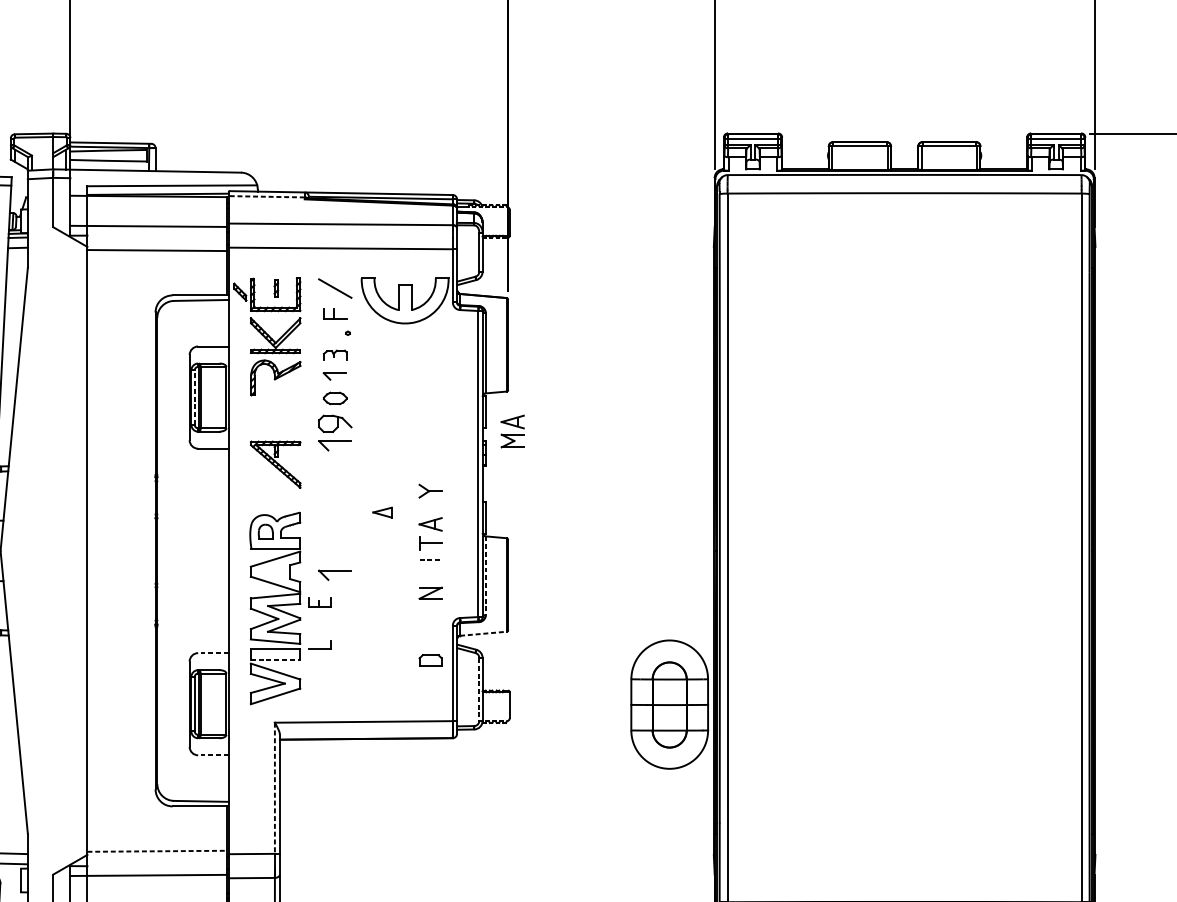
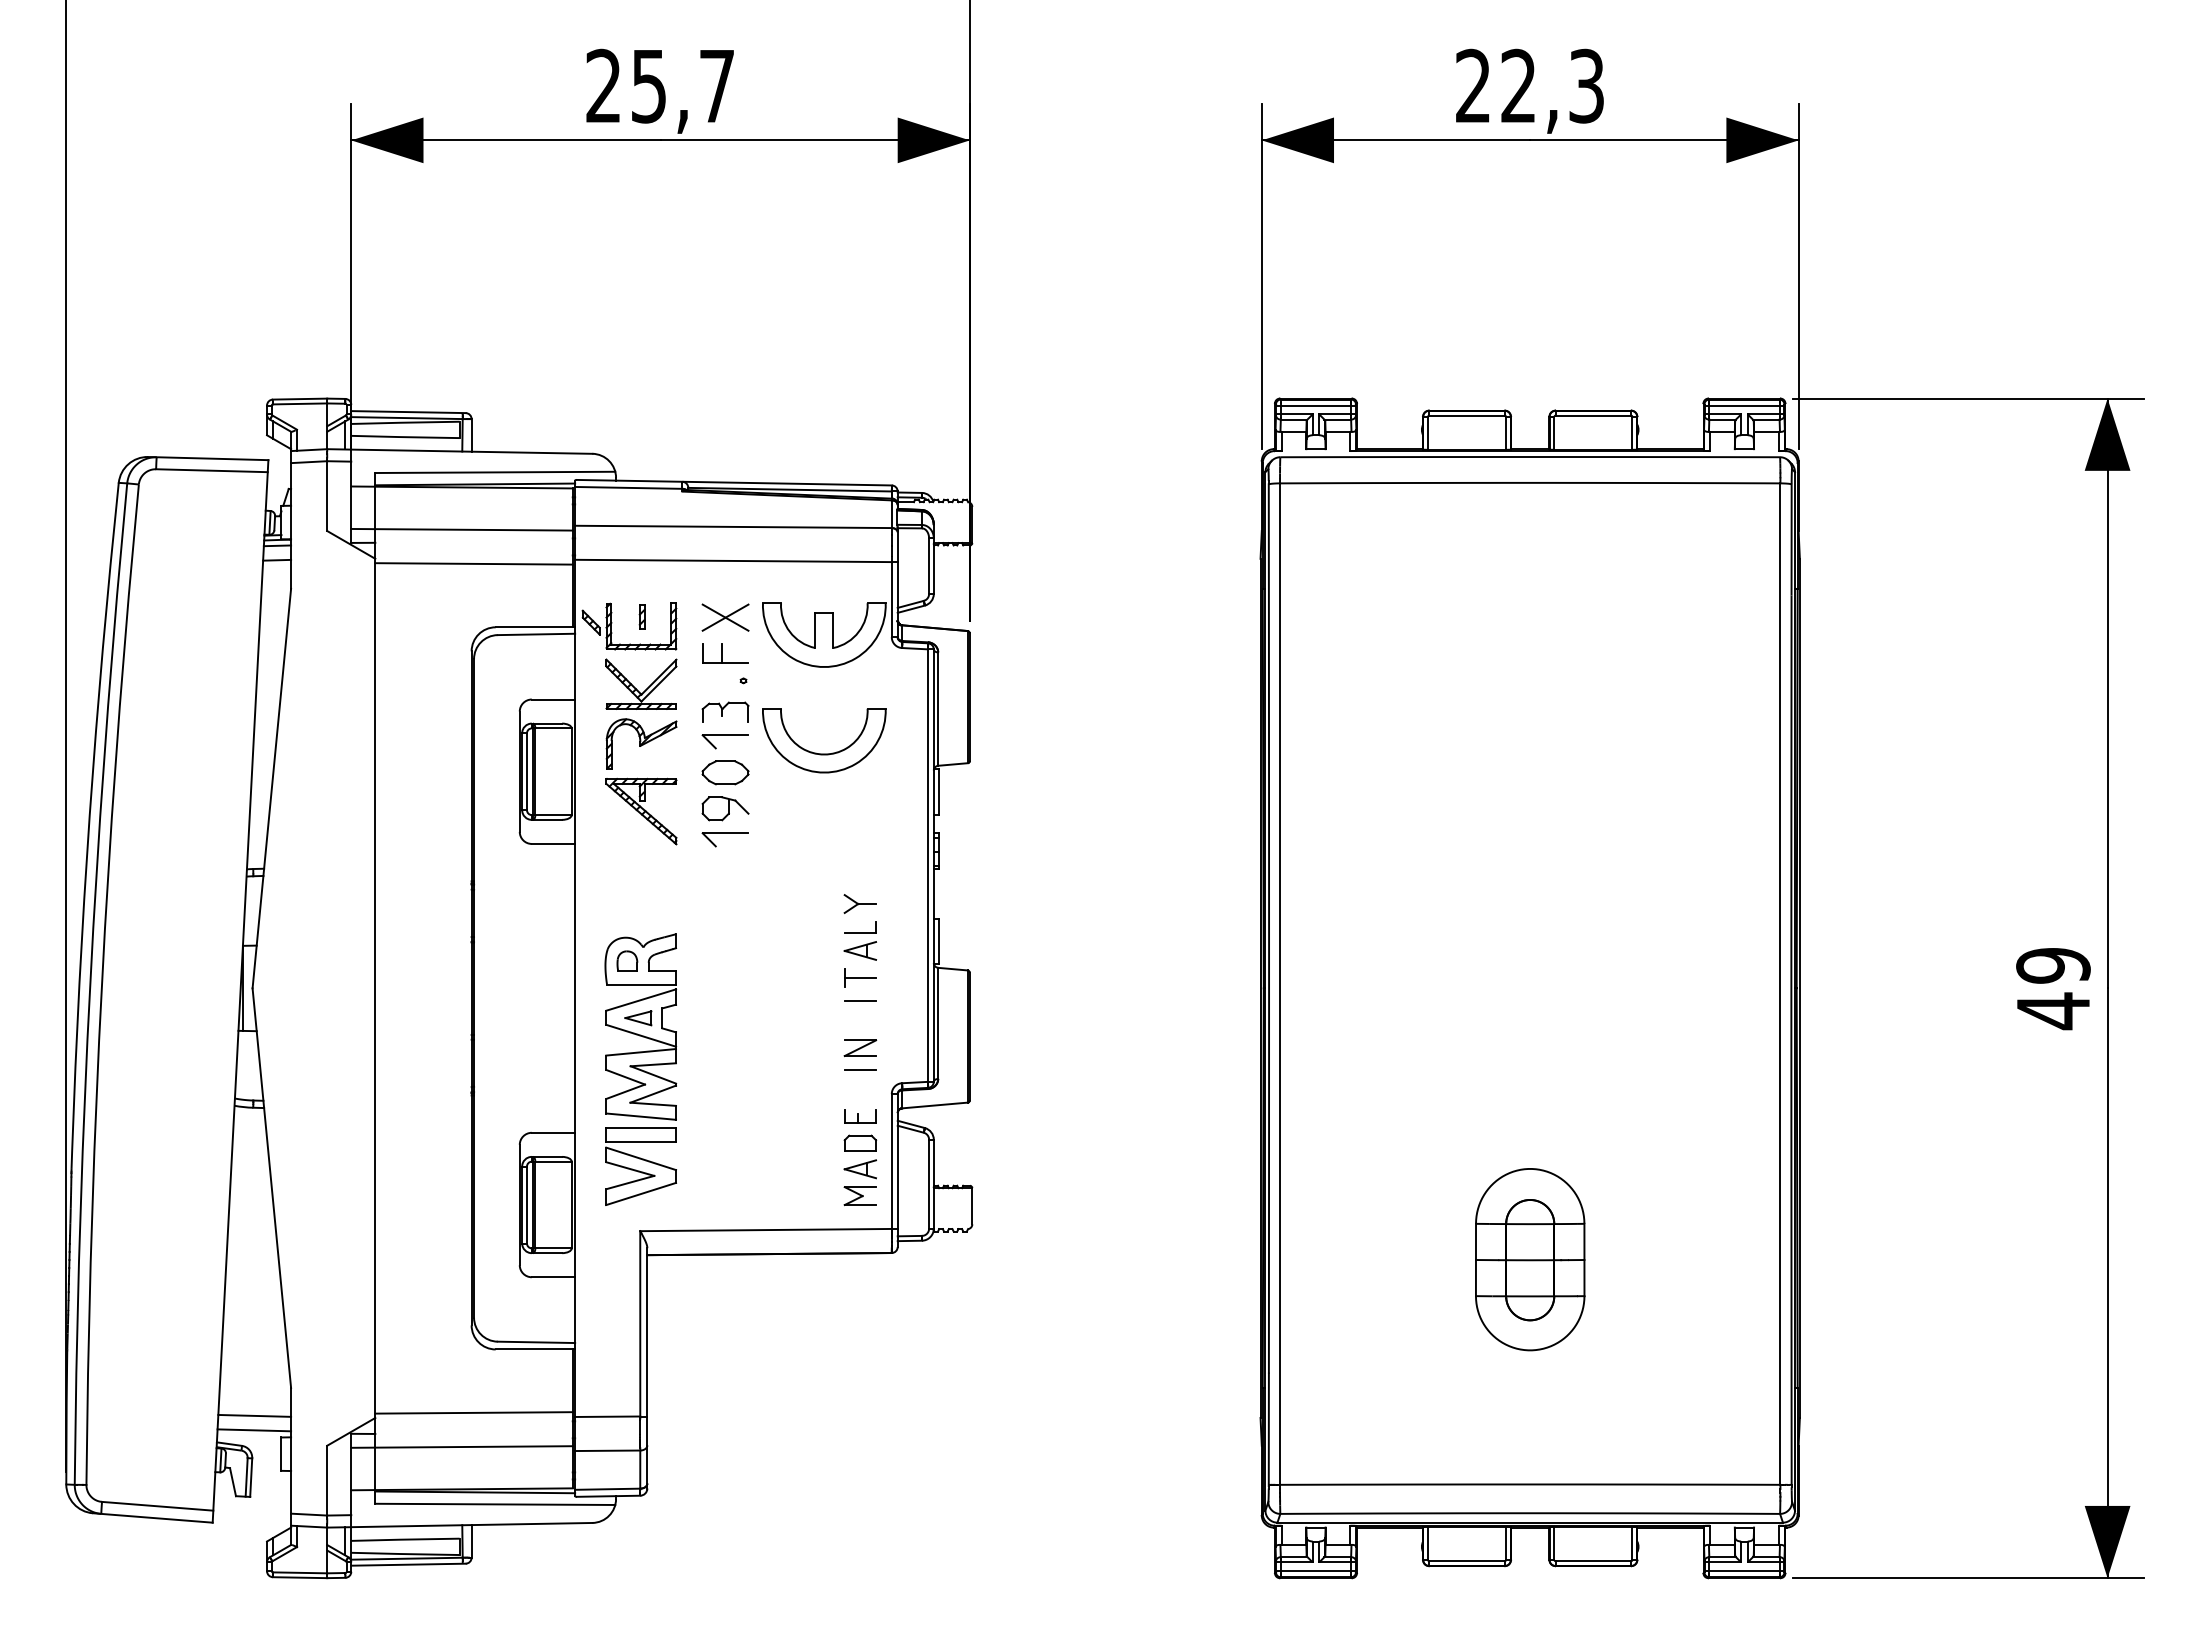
line: (266, 196) -> (628, 487), dashed -> solid
line: (335, 288) -> (725, 617), added
part: (335, 313) -> (725, 653), size x1.43
part: (335, 354) -> (725, 711), size x1.43
part: (334, 376) -> (724, 741), size x1.43
part: (405, 384) -> (824, 753), added
line: (195, 397) -> (527, 771), dashed -> solid
part: (335, 398) -> (725, 772), size x1.43
part: (512, 431) -> (859, 1182), moved
part: (275, 464) -> (641, 811), moved
part: (382, 512) -> (638, 1018), moved
line: (430, 559) -> (860, 1000), dashed -> solid
part: (334, 575) -> (724, 1022), removed
line: (485, 575) -> (938, 1023), dashed -> solid
part: (320, 602) -> (860, 1116), moved
line: (430, 608) -> (860, 1069), added
line: (483, 633) -> (935, 1105), dashed -> solid
part: (319, 645) -> (860, 927), moved
line: (213, 652) -> (553, 1132), dashed -> solid
line: (275, 659) -> (641, 1142), dashed -> solid
line: (479, 689) -> (929, 1184), dashed -> solid
part: (669, 704) -> (1530, 1259), moved
line: (213, 755) -> (553, 1277), dashed -> solid
line: (275, 788) -> (640, 1324), dashed -> solid
line: (157, 851) -> (474, 1412), dashed -> solid

